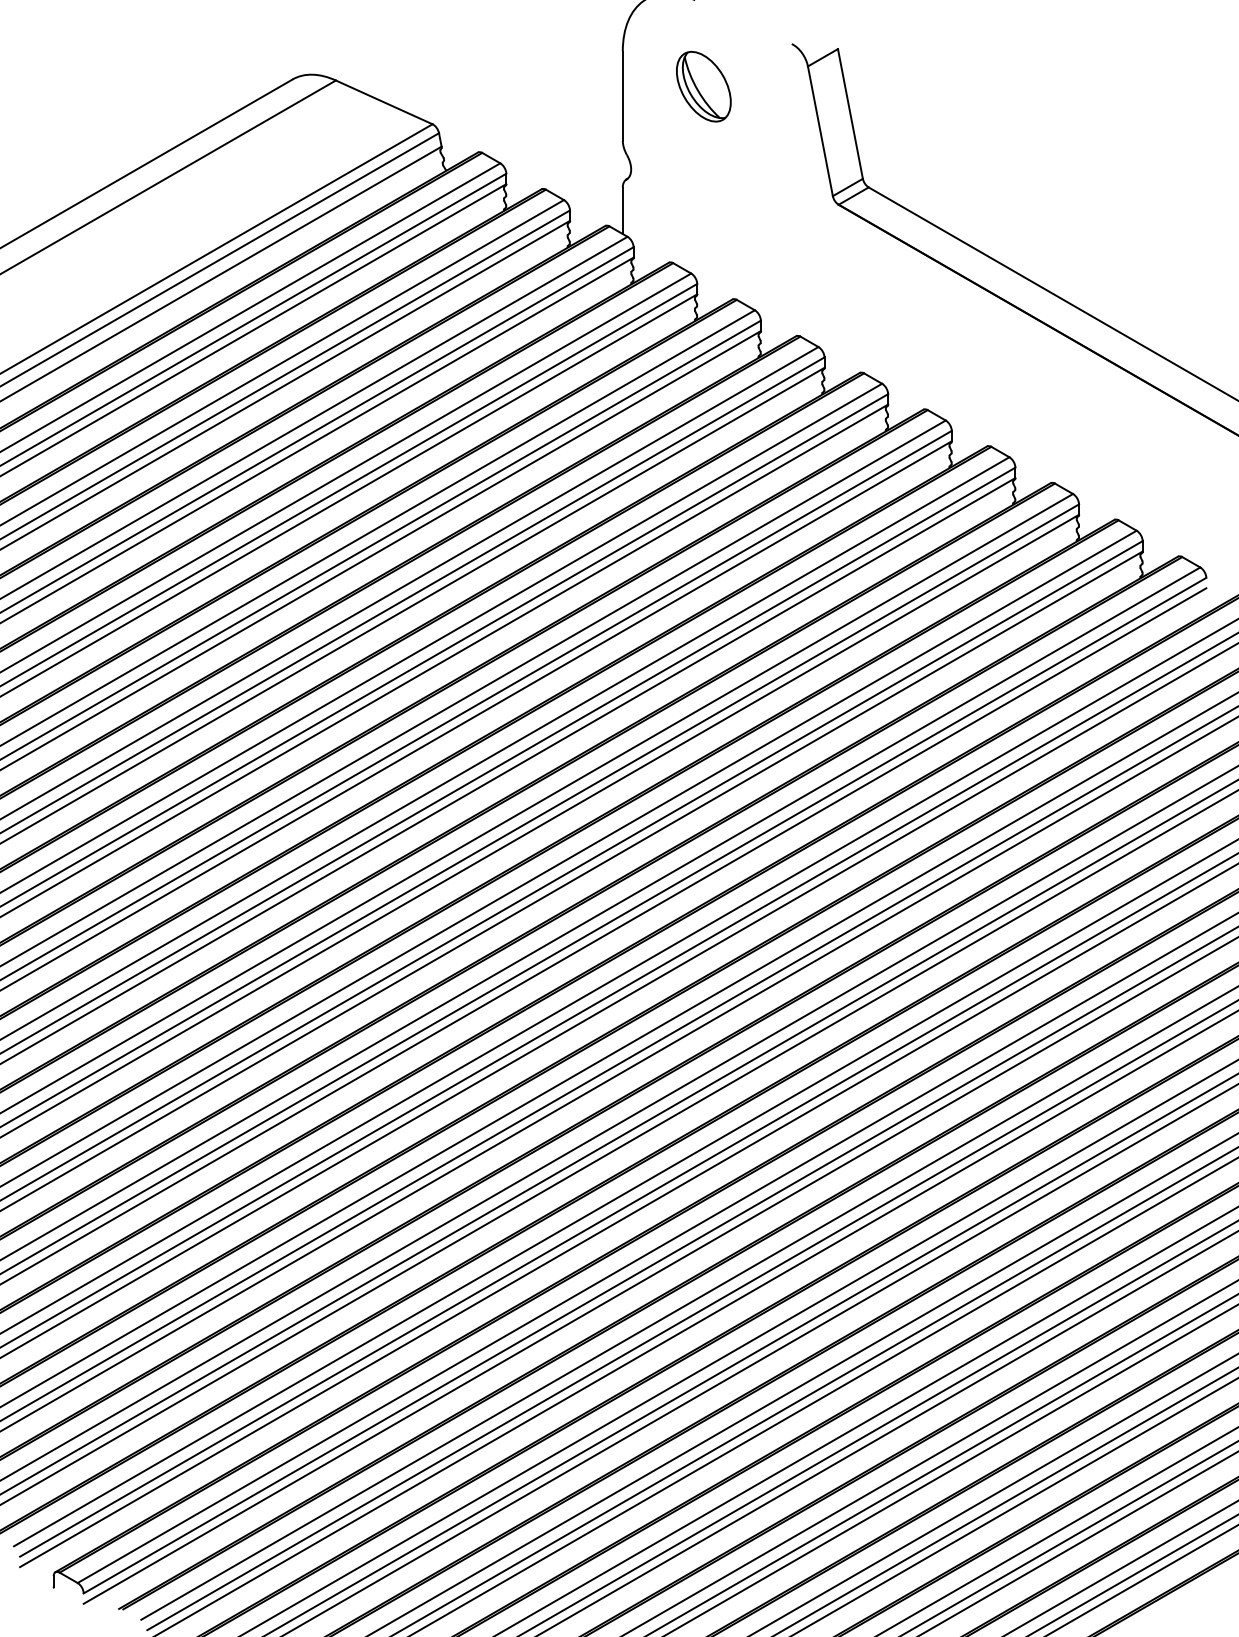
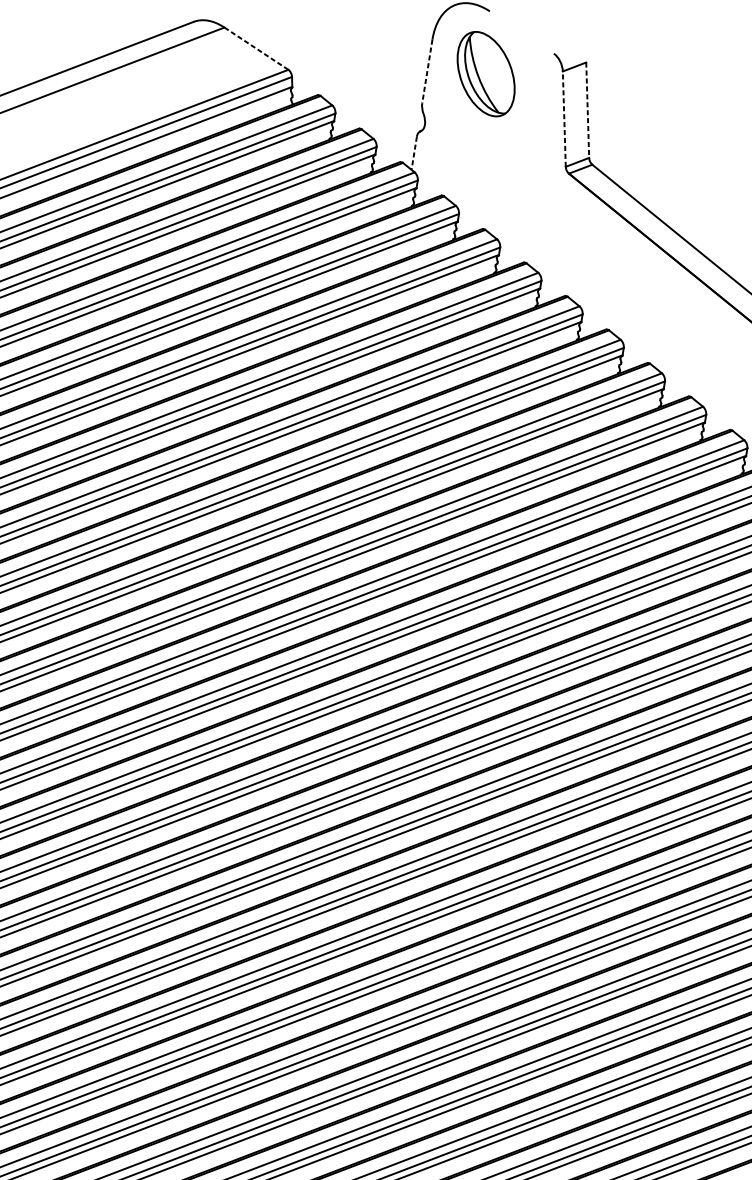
part: (703, 86) -> (486, 73), size x1.6
line: (622, 96) -> (427, 71), solid -> dashed
line: (384, 102) -> (256, 48), solid -> dashed
line: (850, 114) -> (587, 110), solid -> dashed
line: (820, 130) -> (564, 118), solid -> dashed
line: (622, 211) -> (413, 153), solid -> dashed

